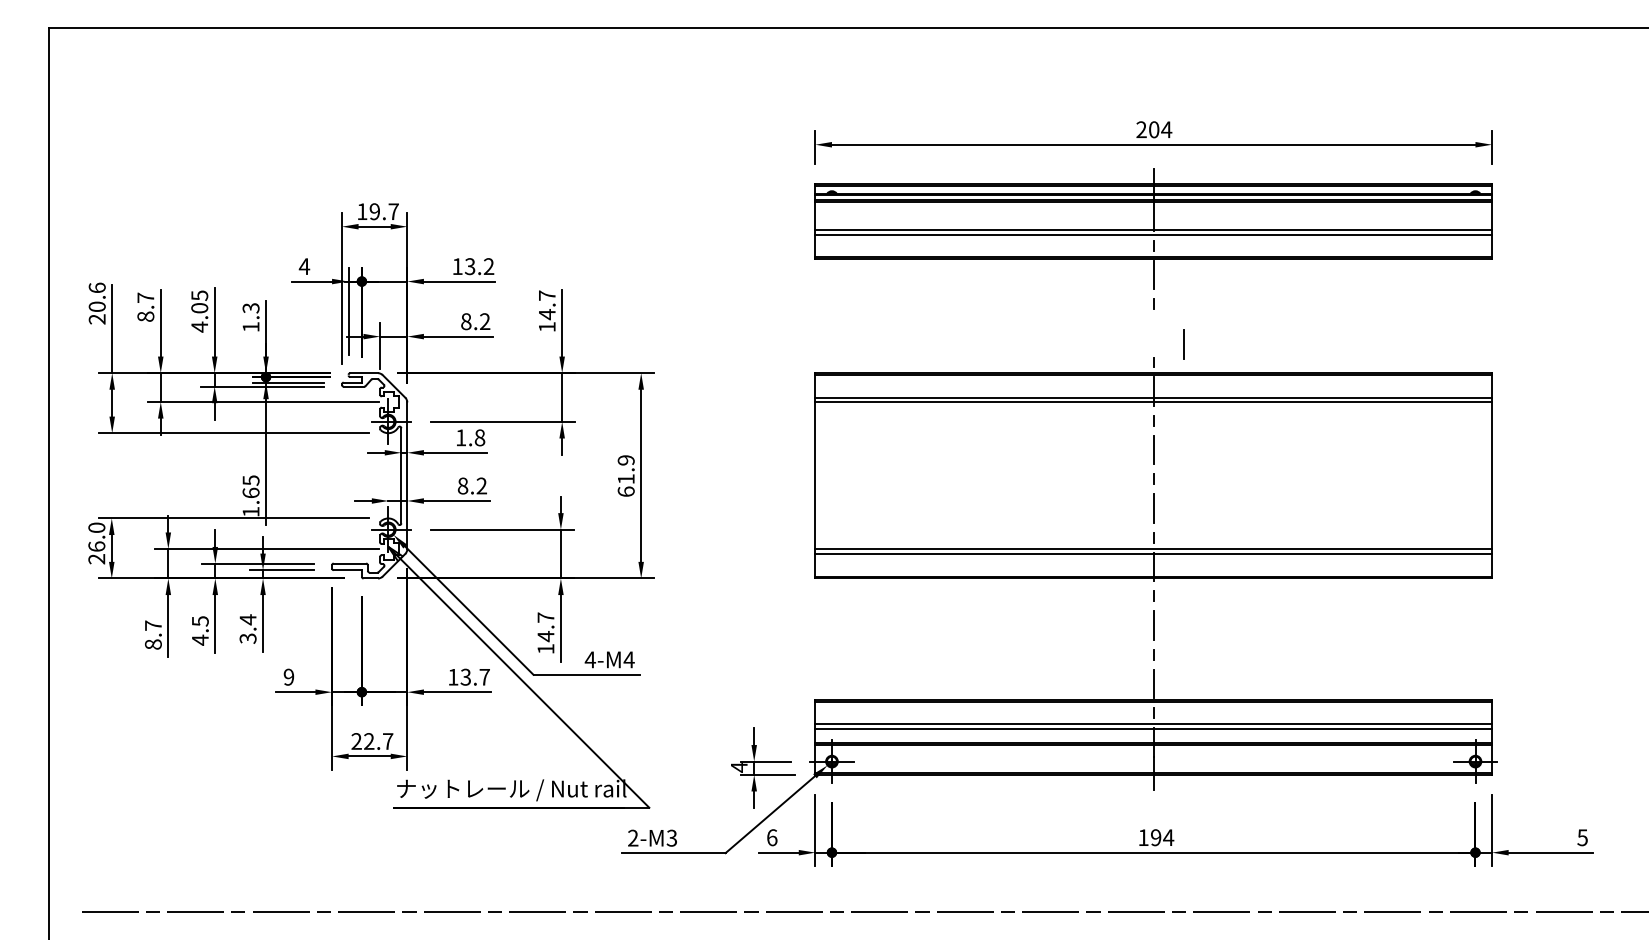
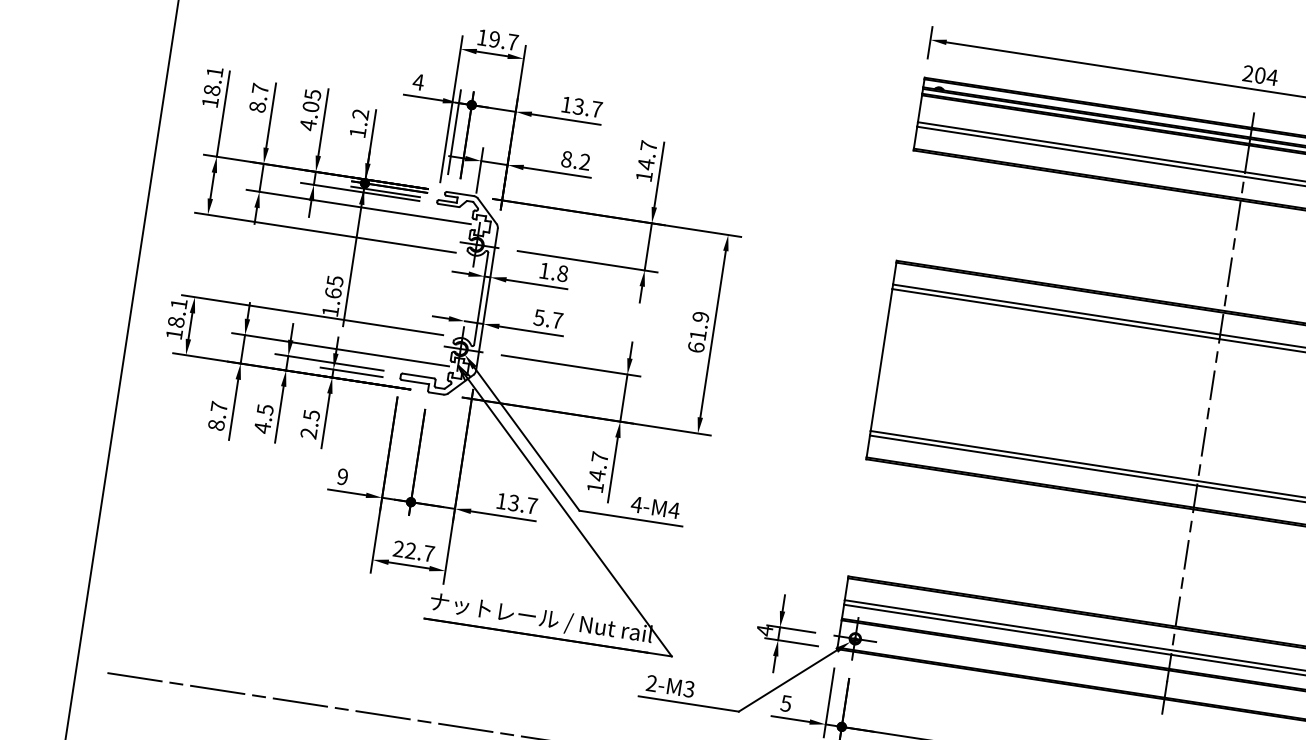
text: (488, 266) -> (596, 109), 13.2 -> 13.7
text: (96, 303) -> (211, 87), 20.6 -> 18.1
text: (251, 308) -> (361, 114), 1.3 -> 1.2
line: (1183, 344) -> (1229, 272), moved
text: (472, 485) -> (548, 318), 8.2 -> 5.7
text: (96, 543) -> (176, 319), 26.0 -> 18.1
text: (247, 628) -> (309, 423), 3.4 -> 2.5
text: (771, 837) -> (785, 703), 6 -> 5

